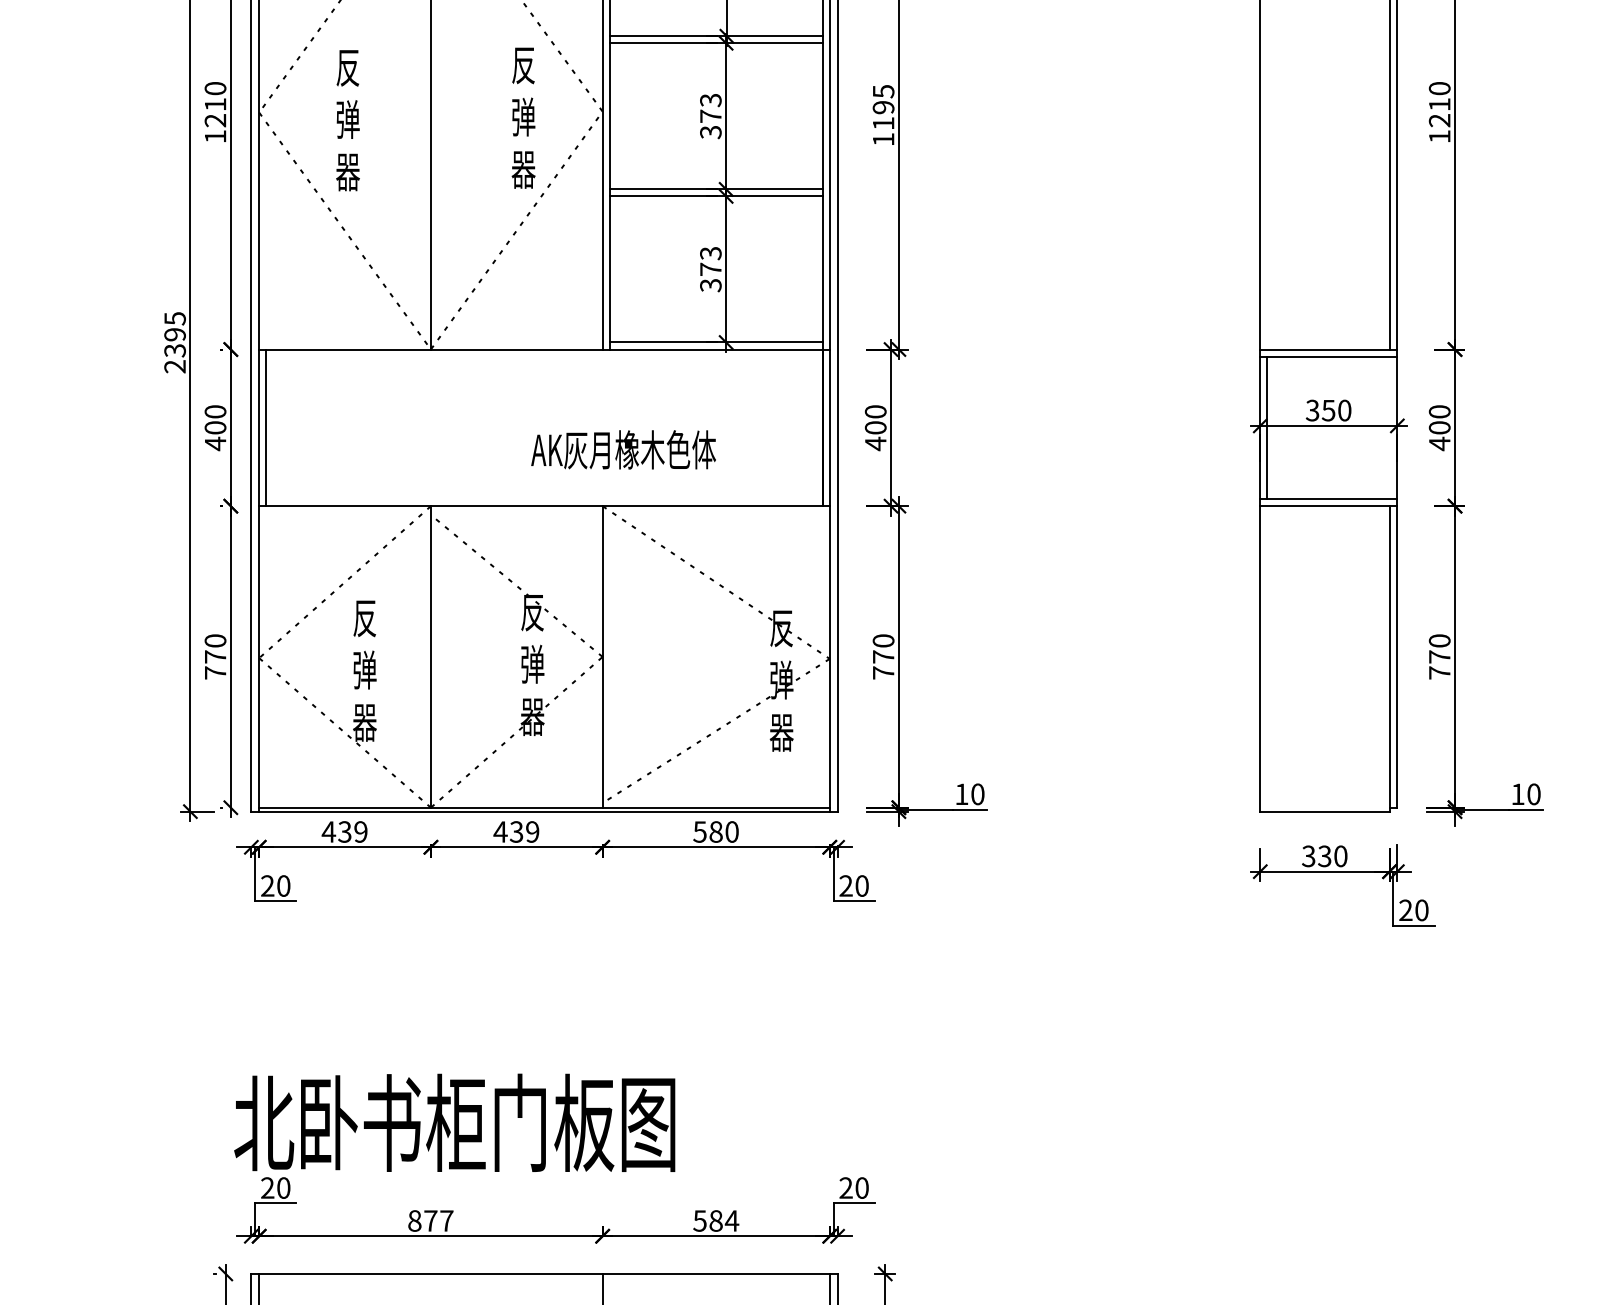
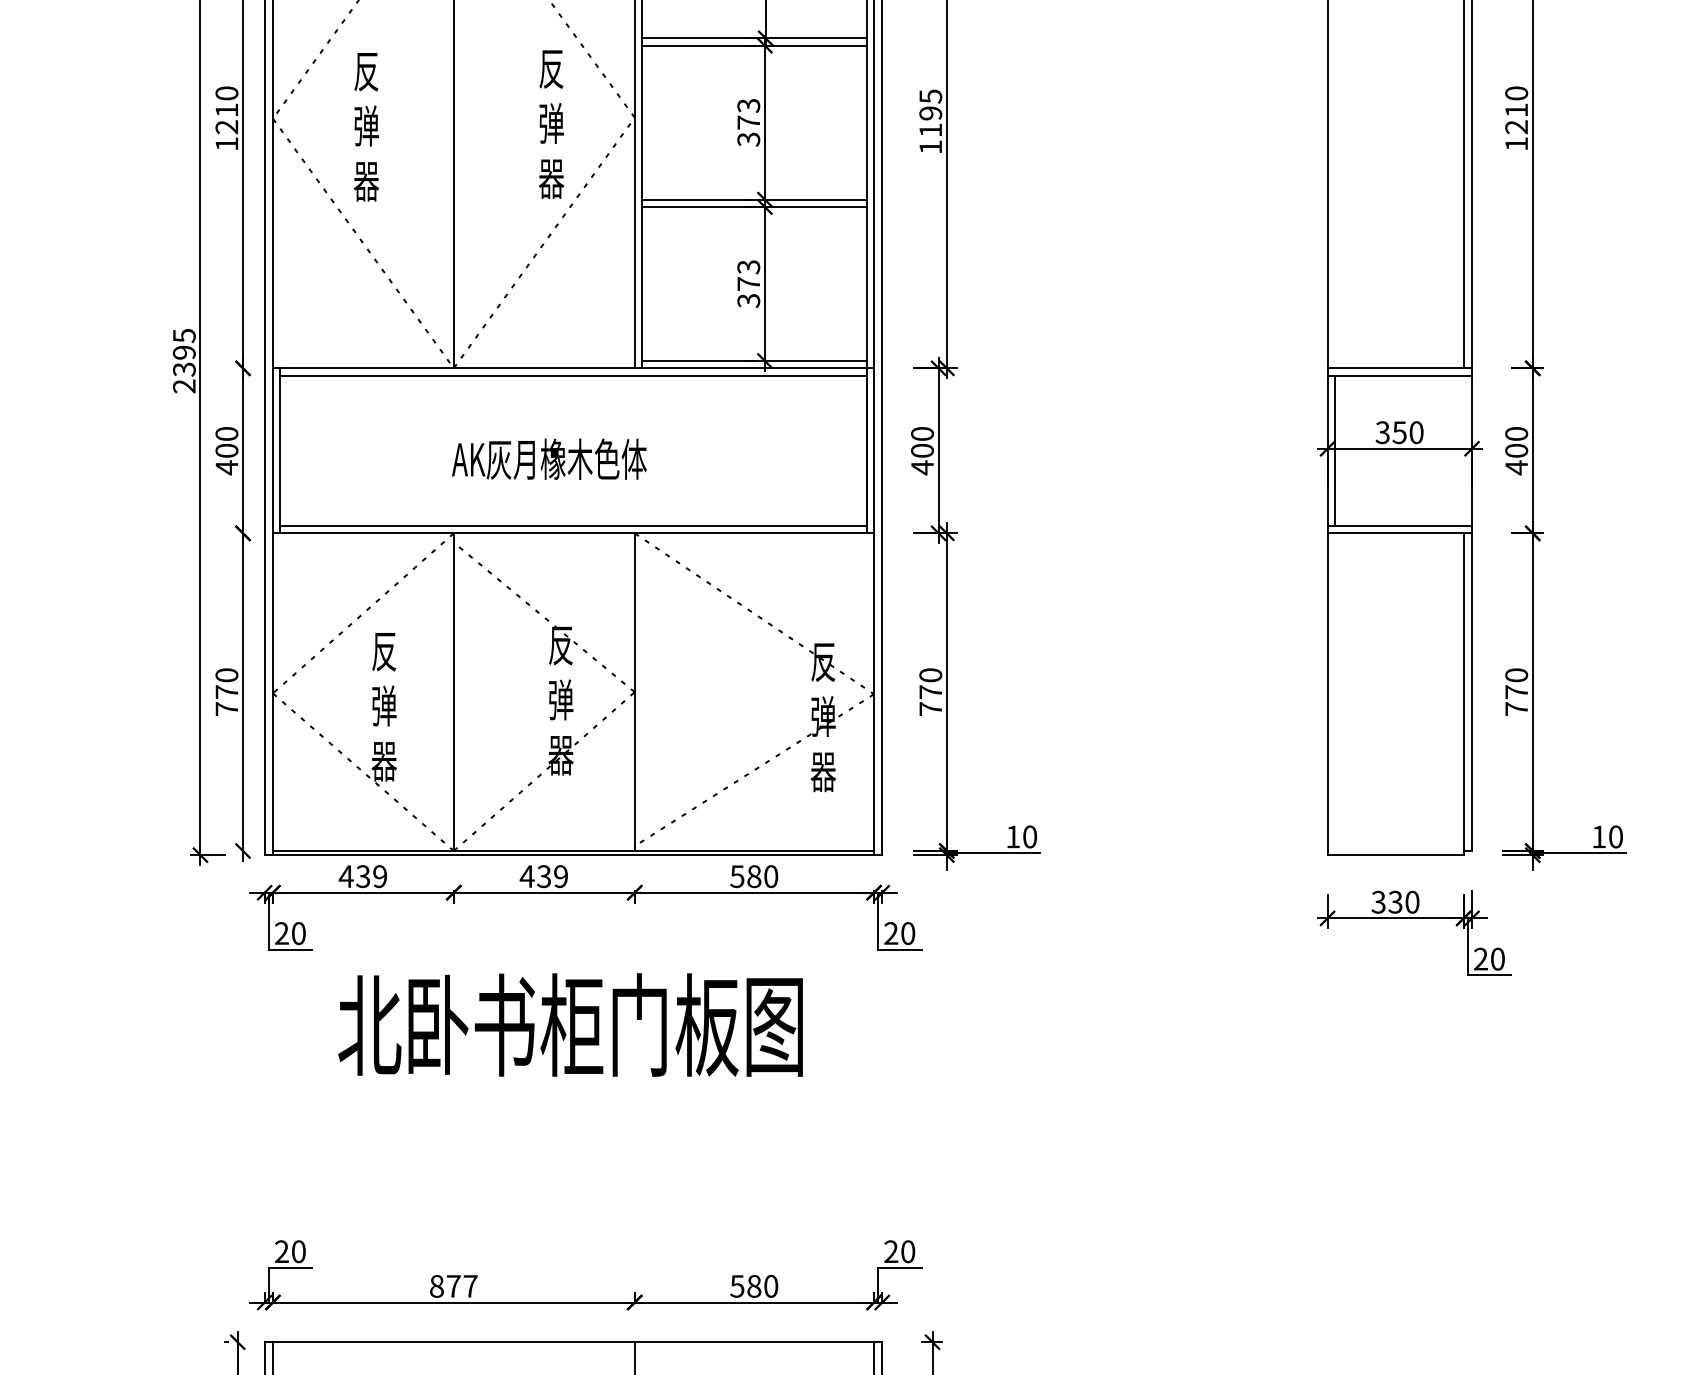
line: (544, 356) -> (573, 375), added
text: (623, 449) -> (549, 458), moved
line: (544, 499) -> (573, 526), added
text: (454, 1122) -> (570, 1024), moved
text: (731, 1220) -> (770, 1285), 584 -> 580

